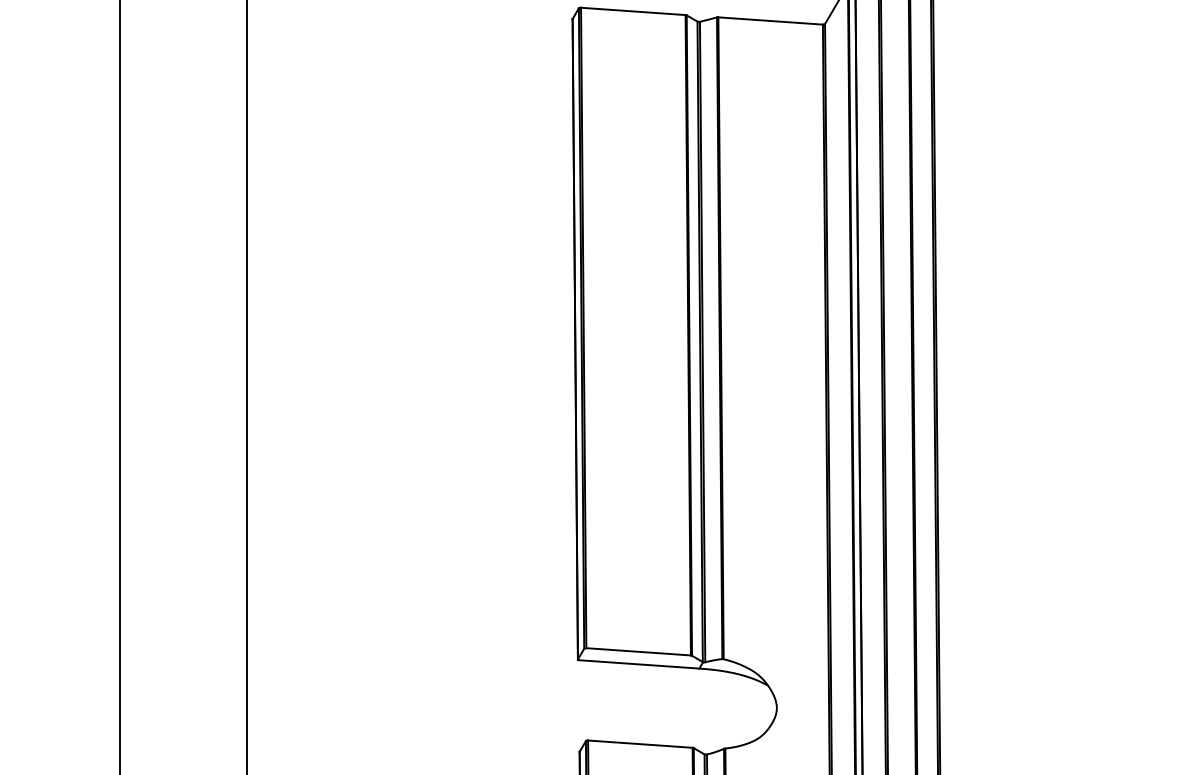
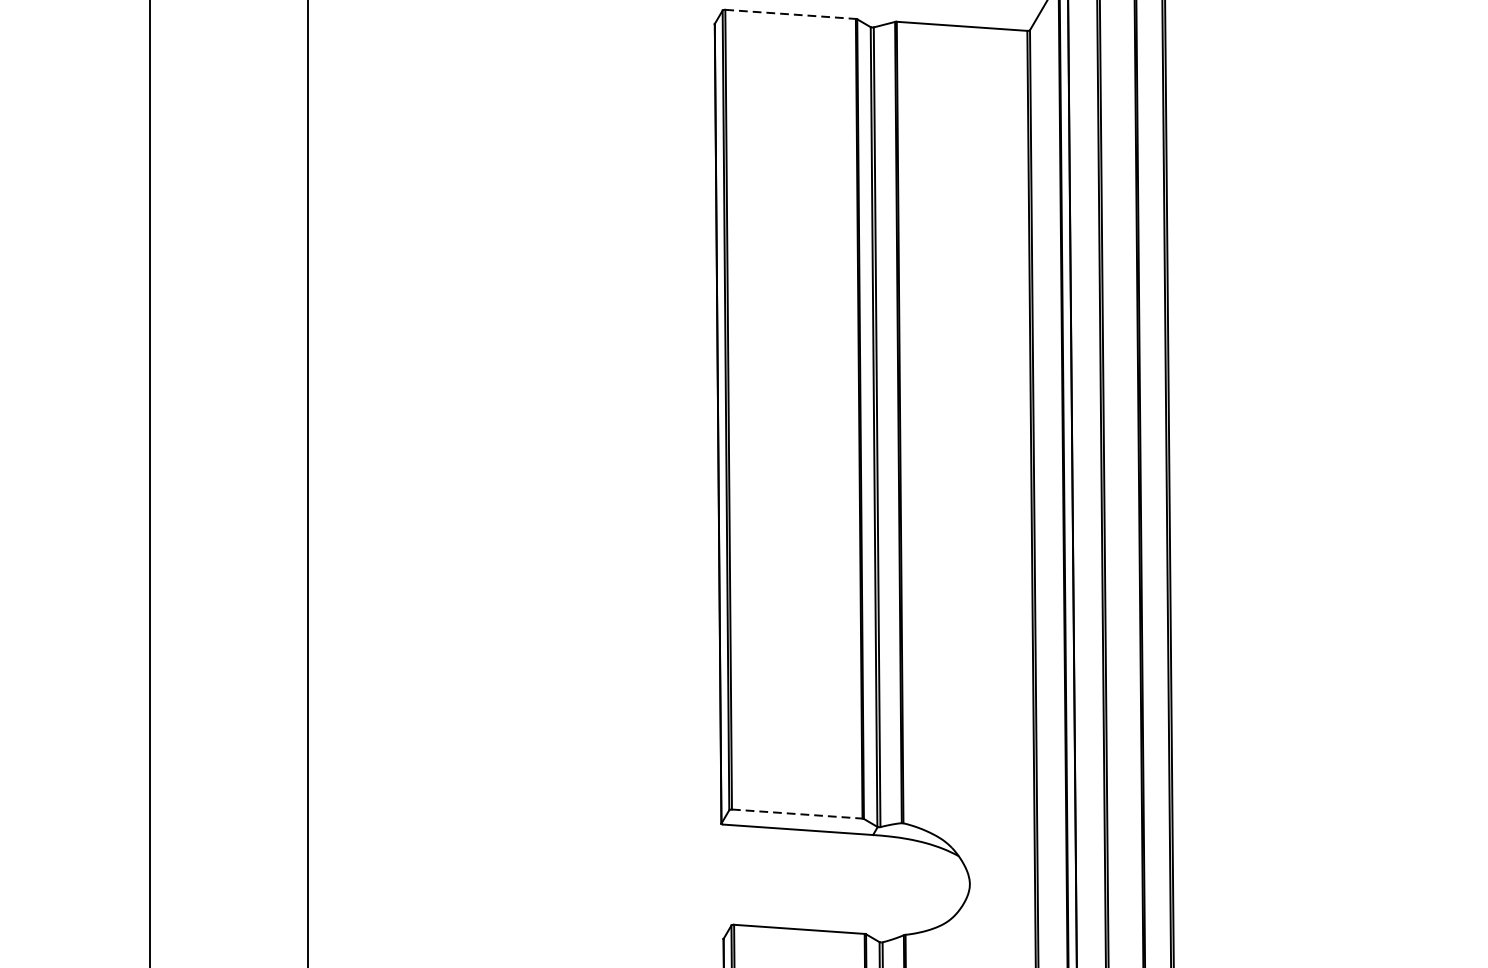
line: (633, 11) -> (790, 14), solid -> dashed
line: (639, 651) -> (798, 813), solid -> dashed

